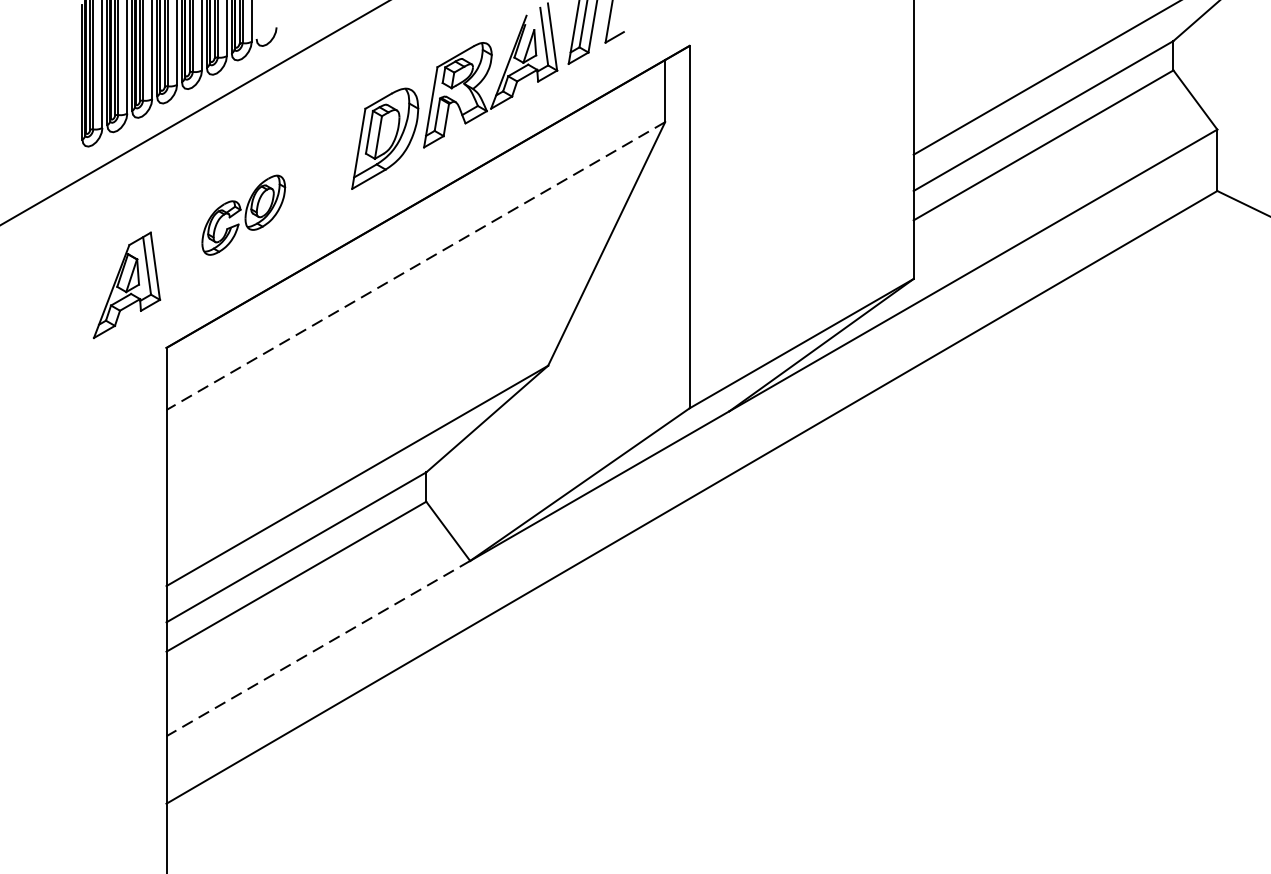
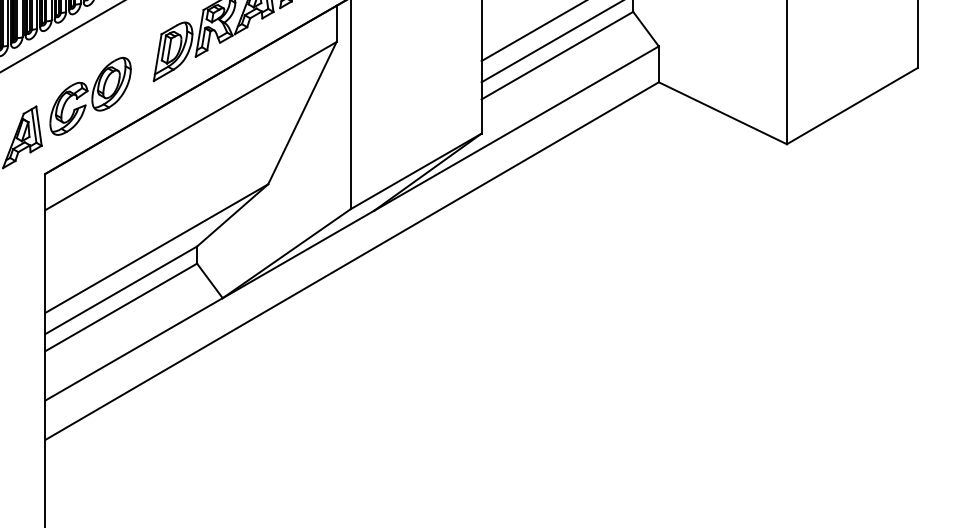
part: (243, 215) -> (90, 96), size x1.67
line: (414, 266) -> (190, 126), dashed -> solid
line: (317, 648) -> (133, 349), dashed -> solid

